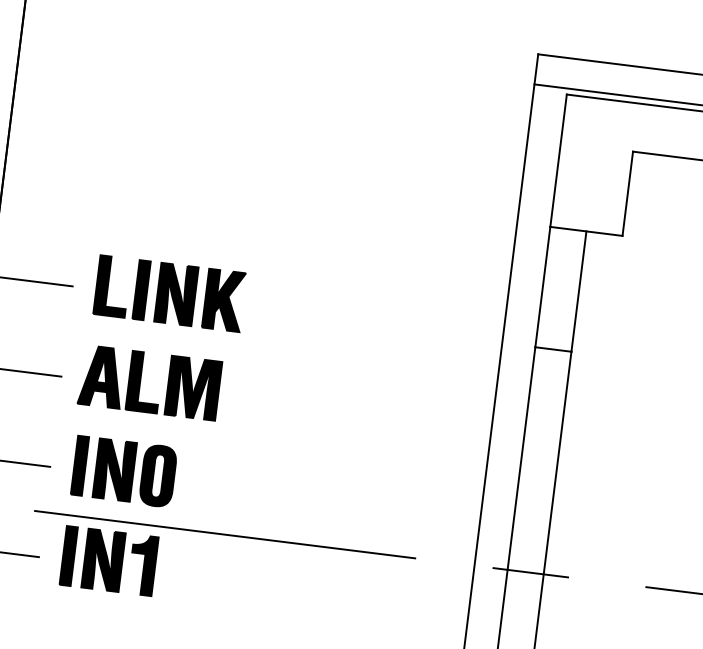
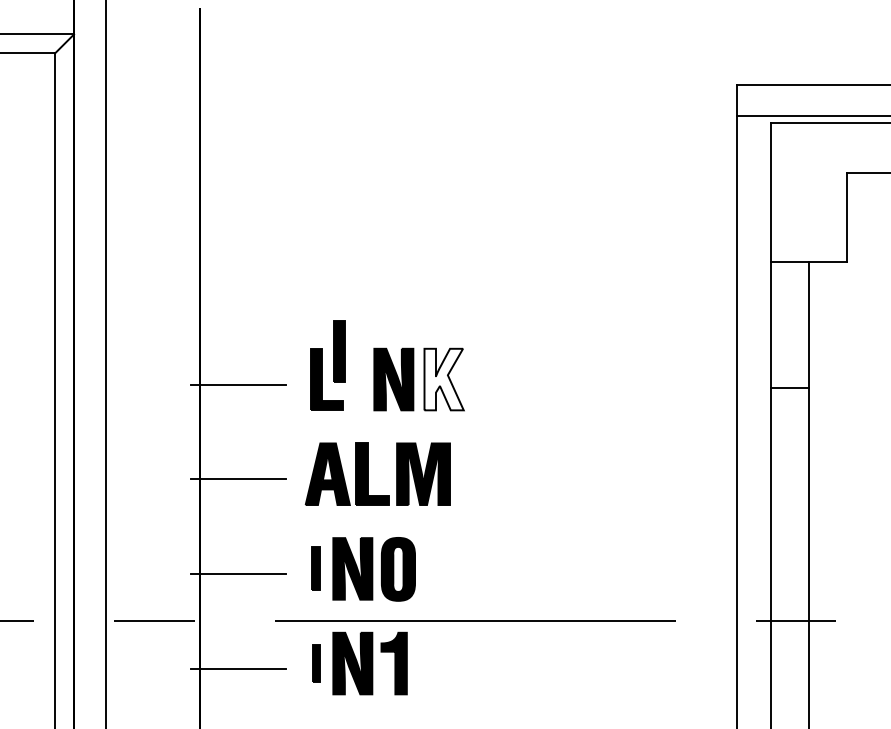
part: (141, 290) -> (339, 351), moved
fill: (223, 300) -> (443, 379), removed
part: (80, 465) -> (316, 568), size x0.7
part: (68, 555) -> (316, 663), size x0.6

